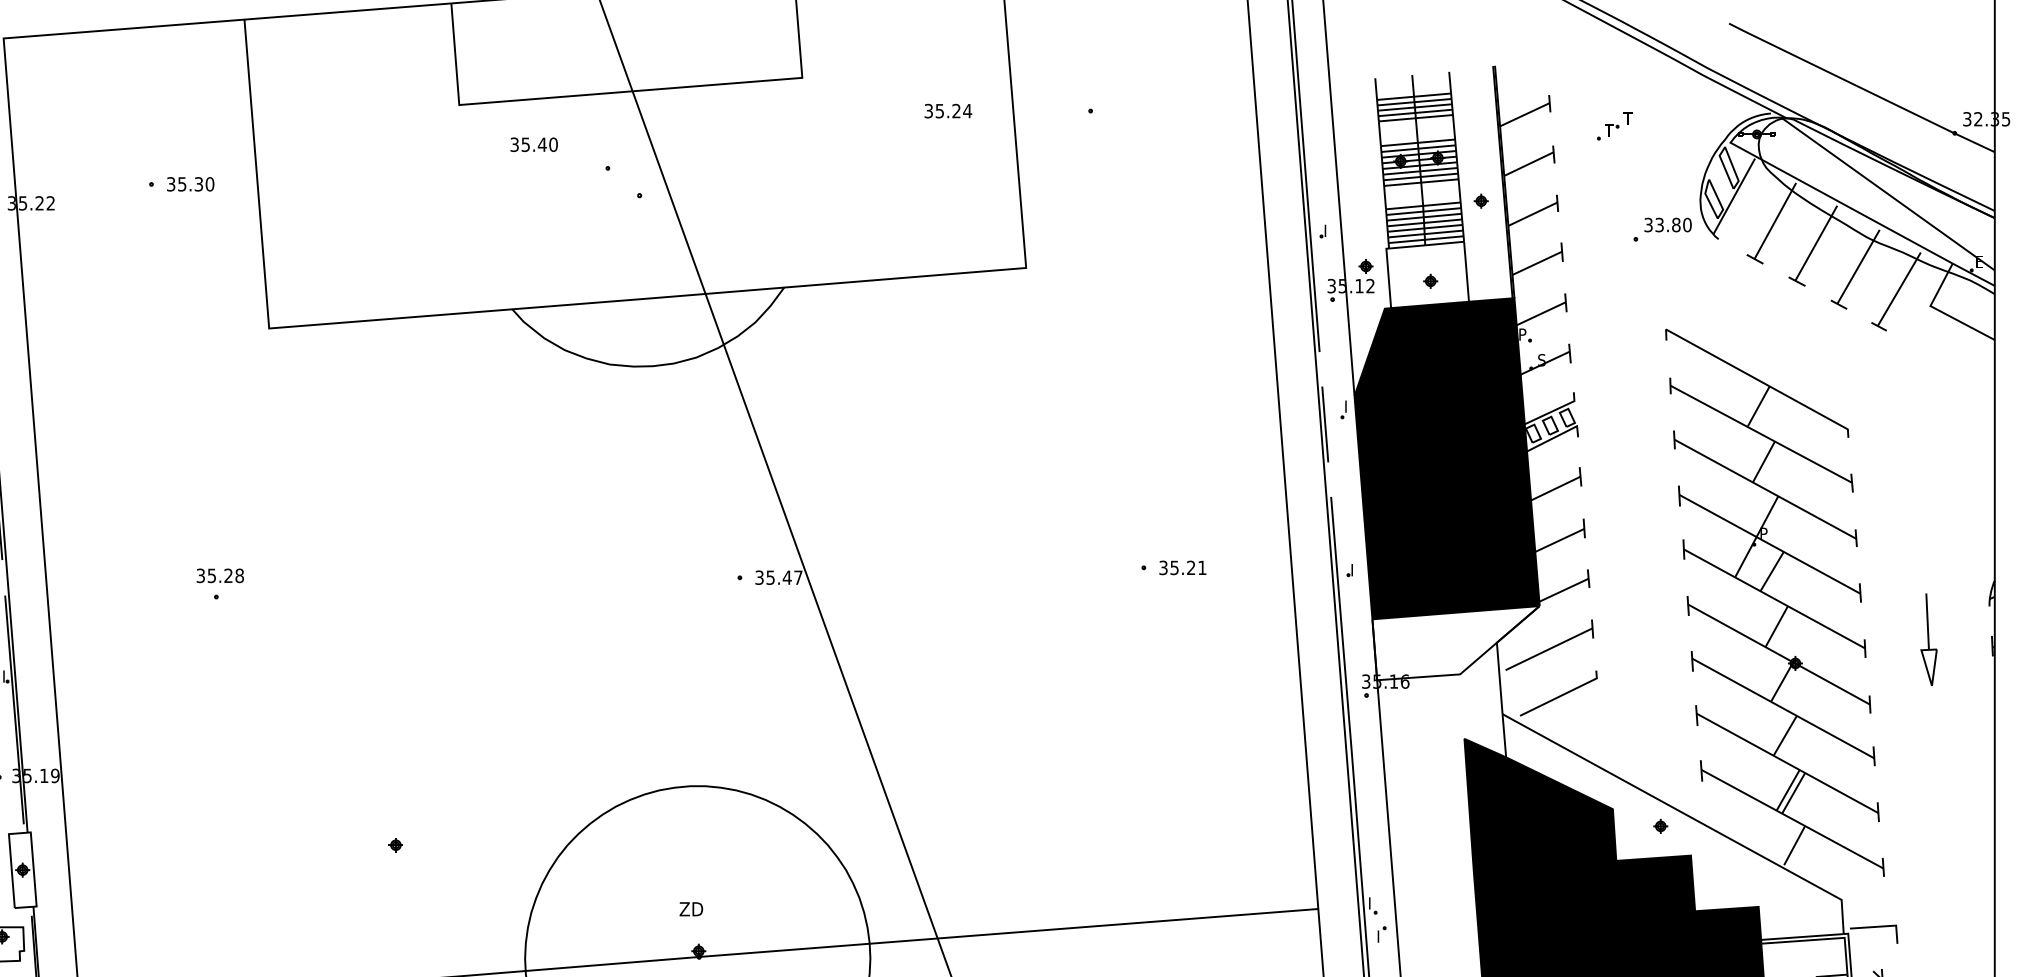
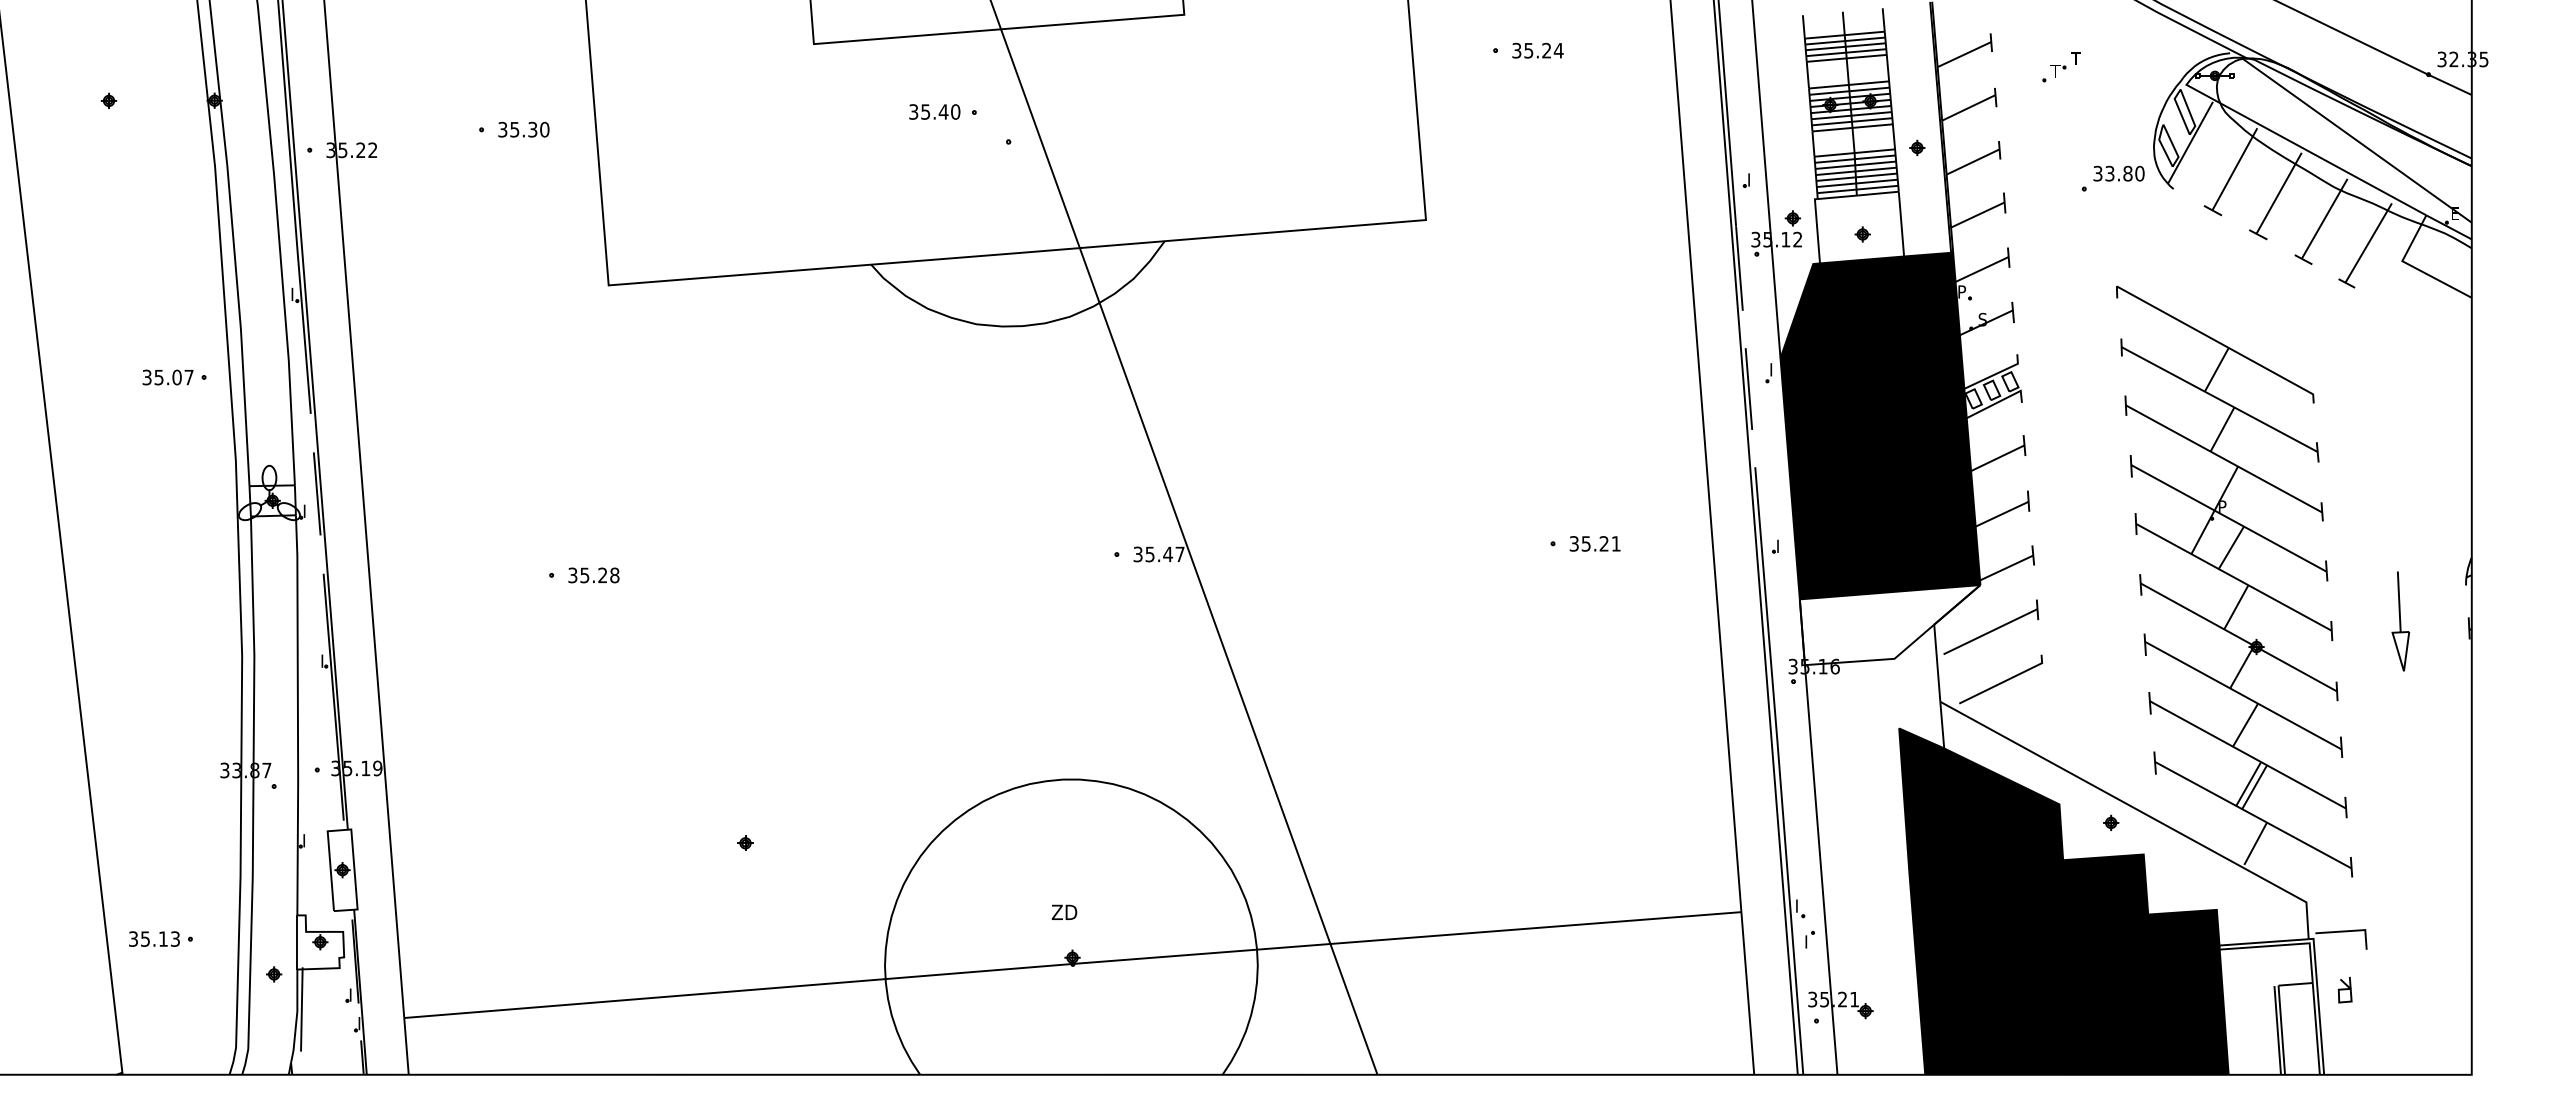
text: (947, 110) -> (1537, 50), moved
text: (533, 144) -> (934, 111), moved
text: (219, 575) -> (593, 575), moved

